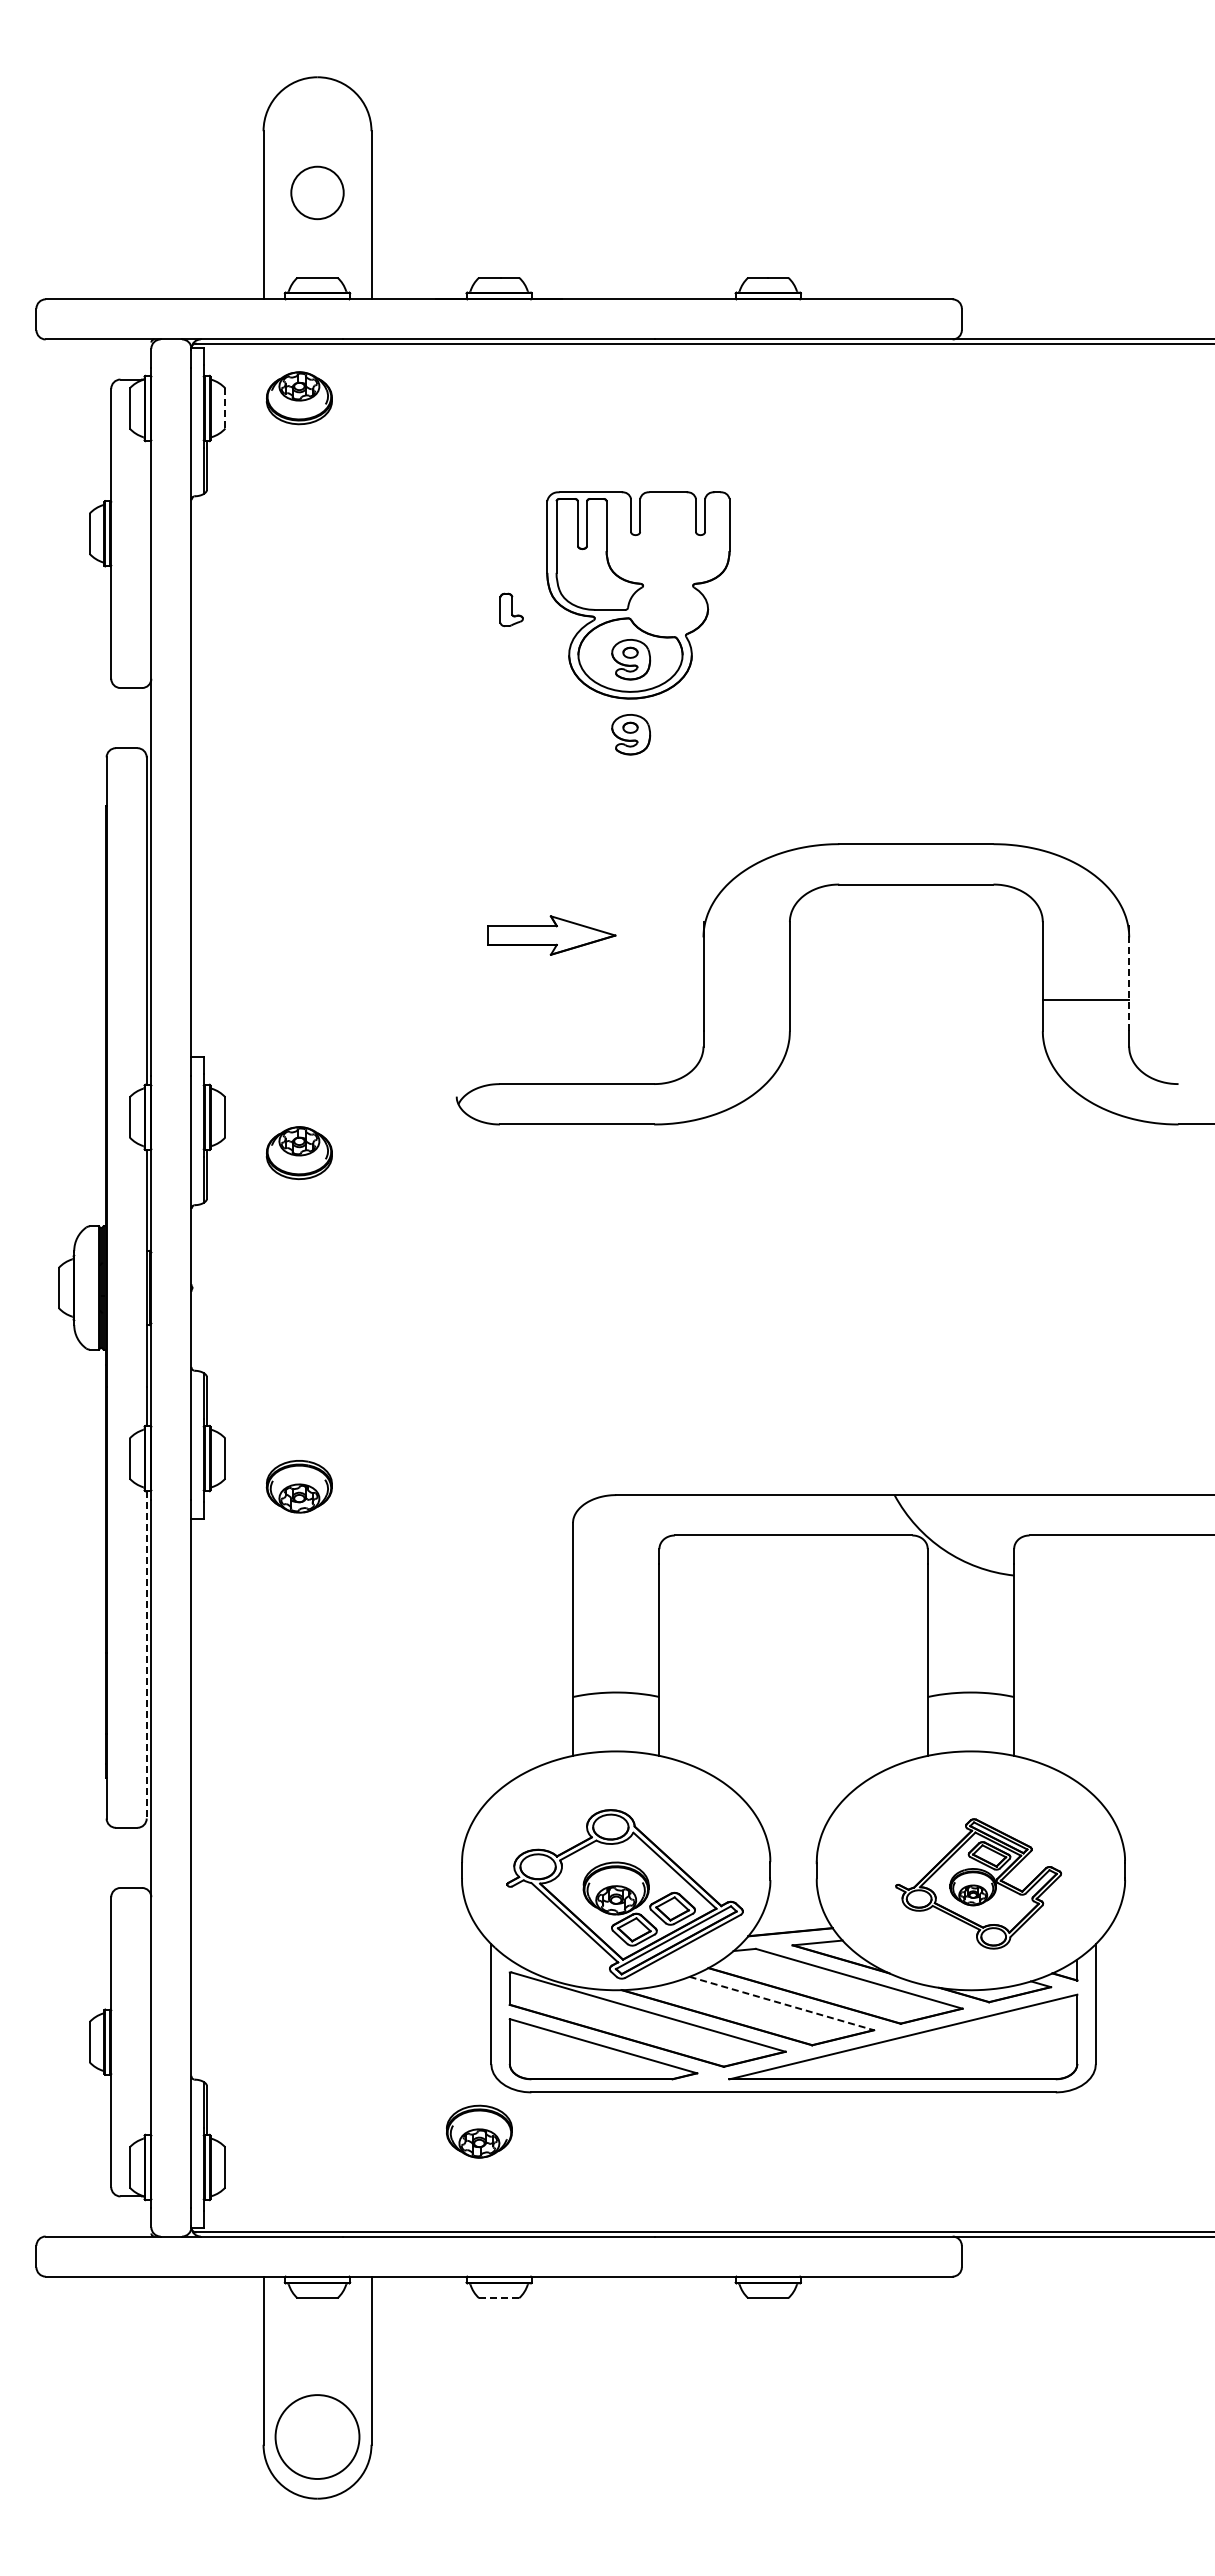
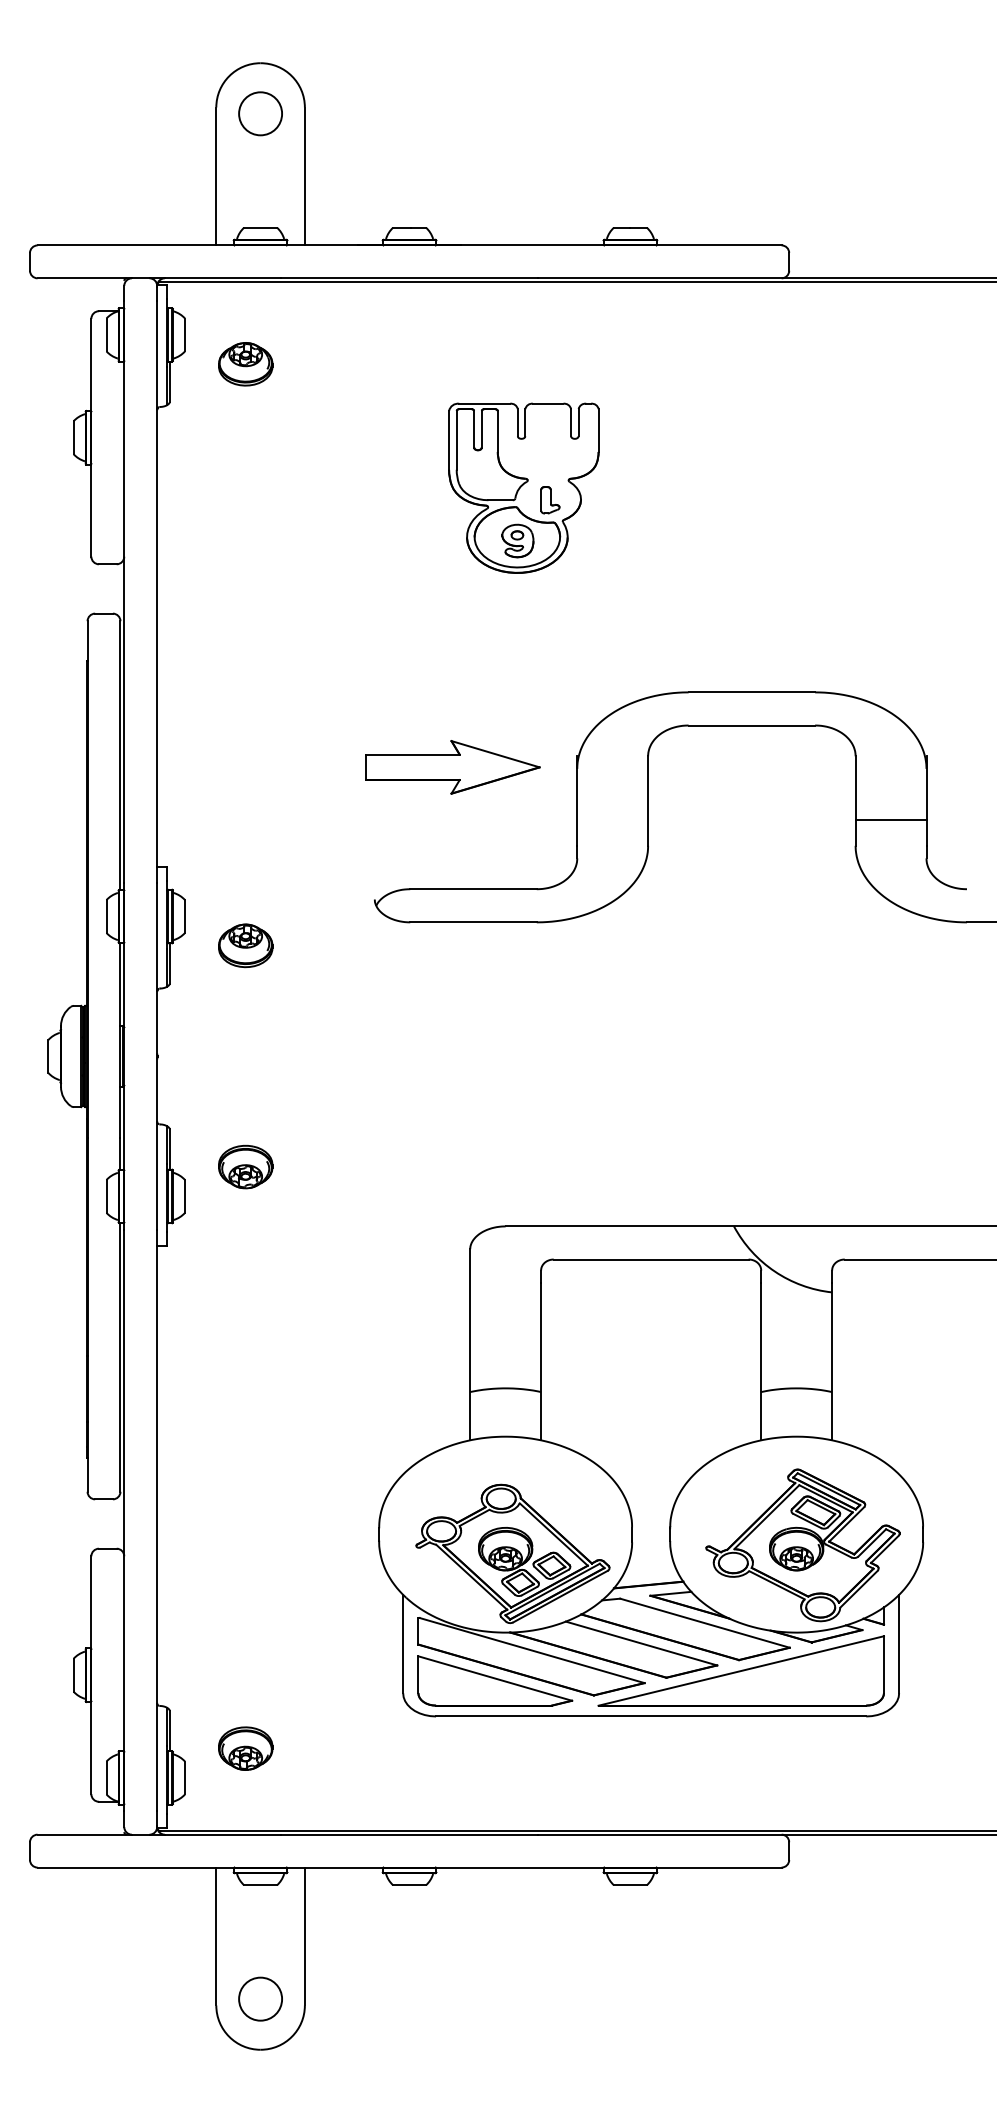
circle: (317, 192) -> (260, 113), moved
part: (299, 398) -> (245, 364), moved
line: (225, 408) -> (185, 334), dashed -> solid
part: (511, 609) -> (550, 499), moved
part: (631, 734) -> (518, 602), removed
part: (551, 935) -> (452, 767), size x1.67
line: (1129, 976) -> (926, 800), dashed -> solid
part: (298, 1486) -> (244, 1166), moved
line: (146, 1654) -> (120, 1357), dashed -> solid
part: (978, 1883) -> (802, 1545), size x1.43
line: (782, 2003) -> (642, 1643), dashed -> solid
part: (479, 2131) -> (245, 1748), moved
line: (498, 2298) -> (409, 1885), dashed -> solid
circle: (317, 2436) -> (260, 1998), size x0.62

